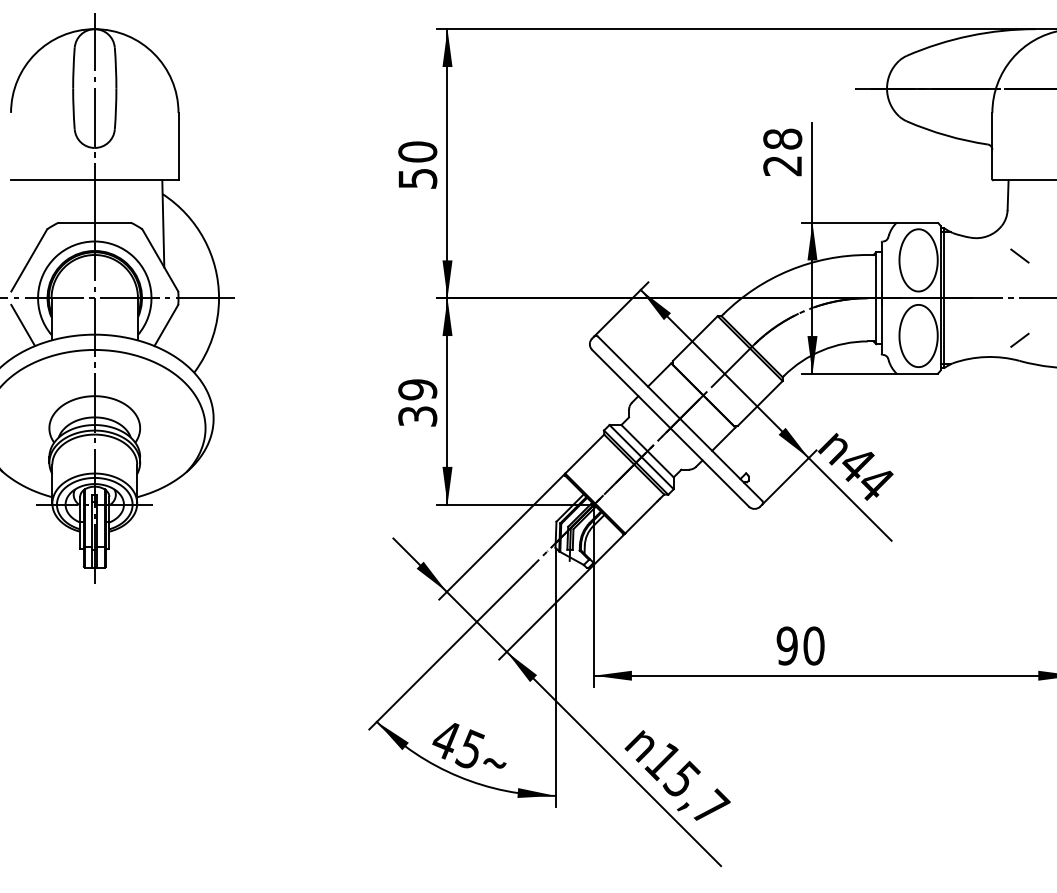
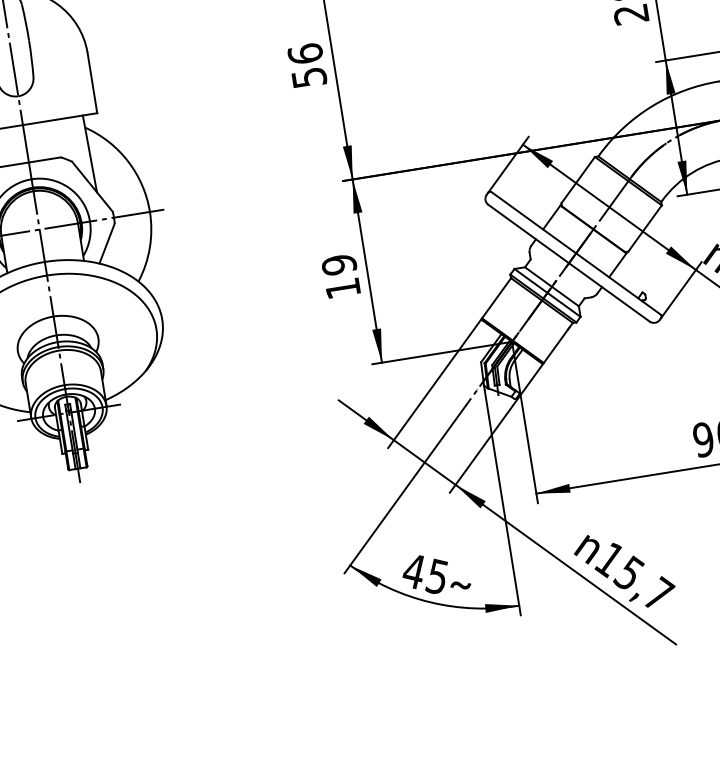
text: (417, 151) -> (305, 53), 50 -> 56
text: (417, 416) -> (342, 288), 39 -> 19

